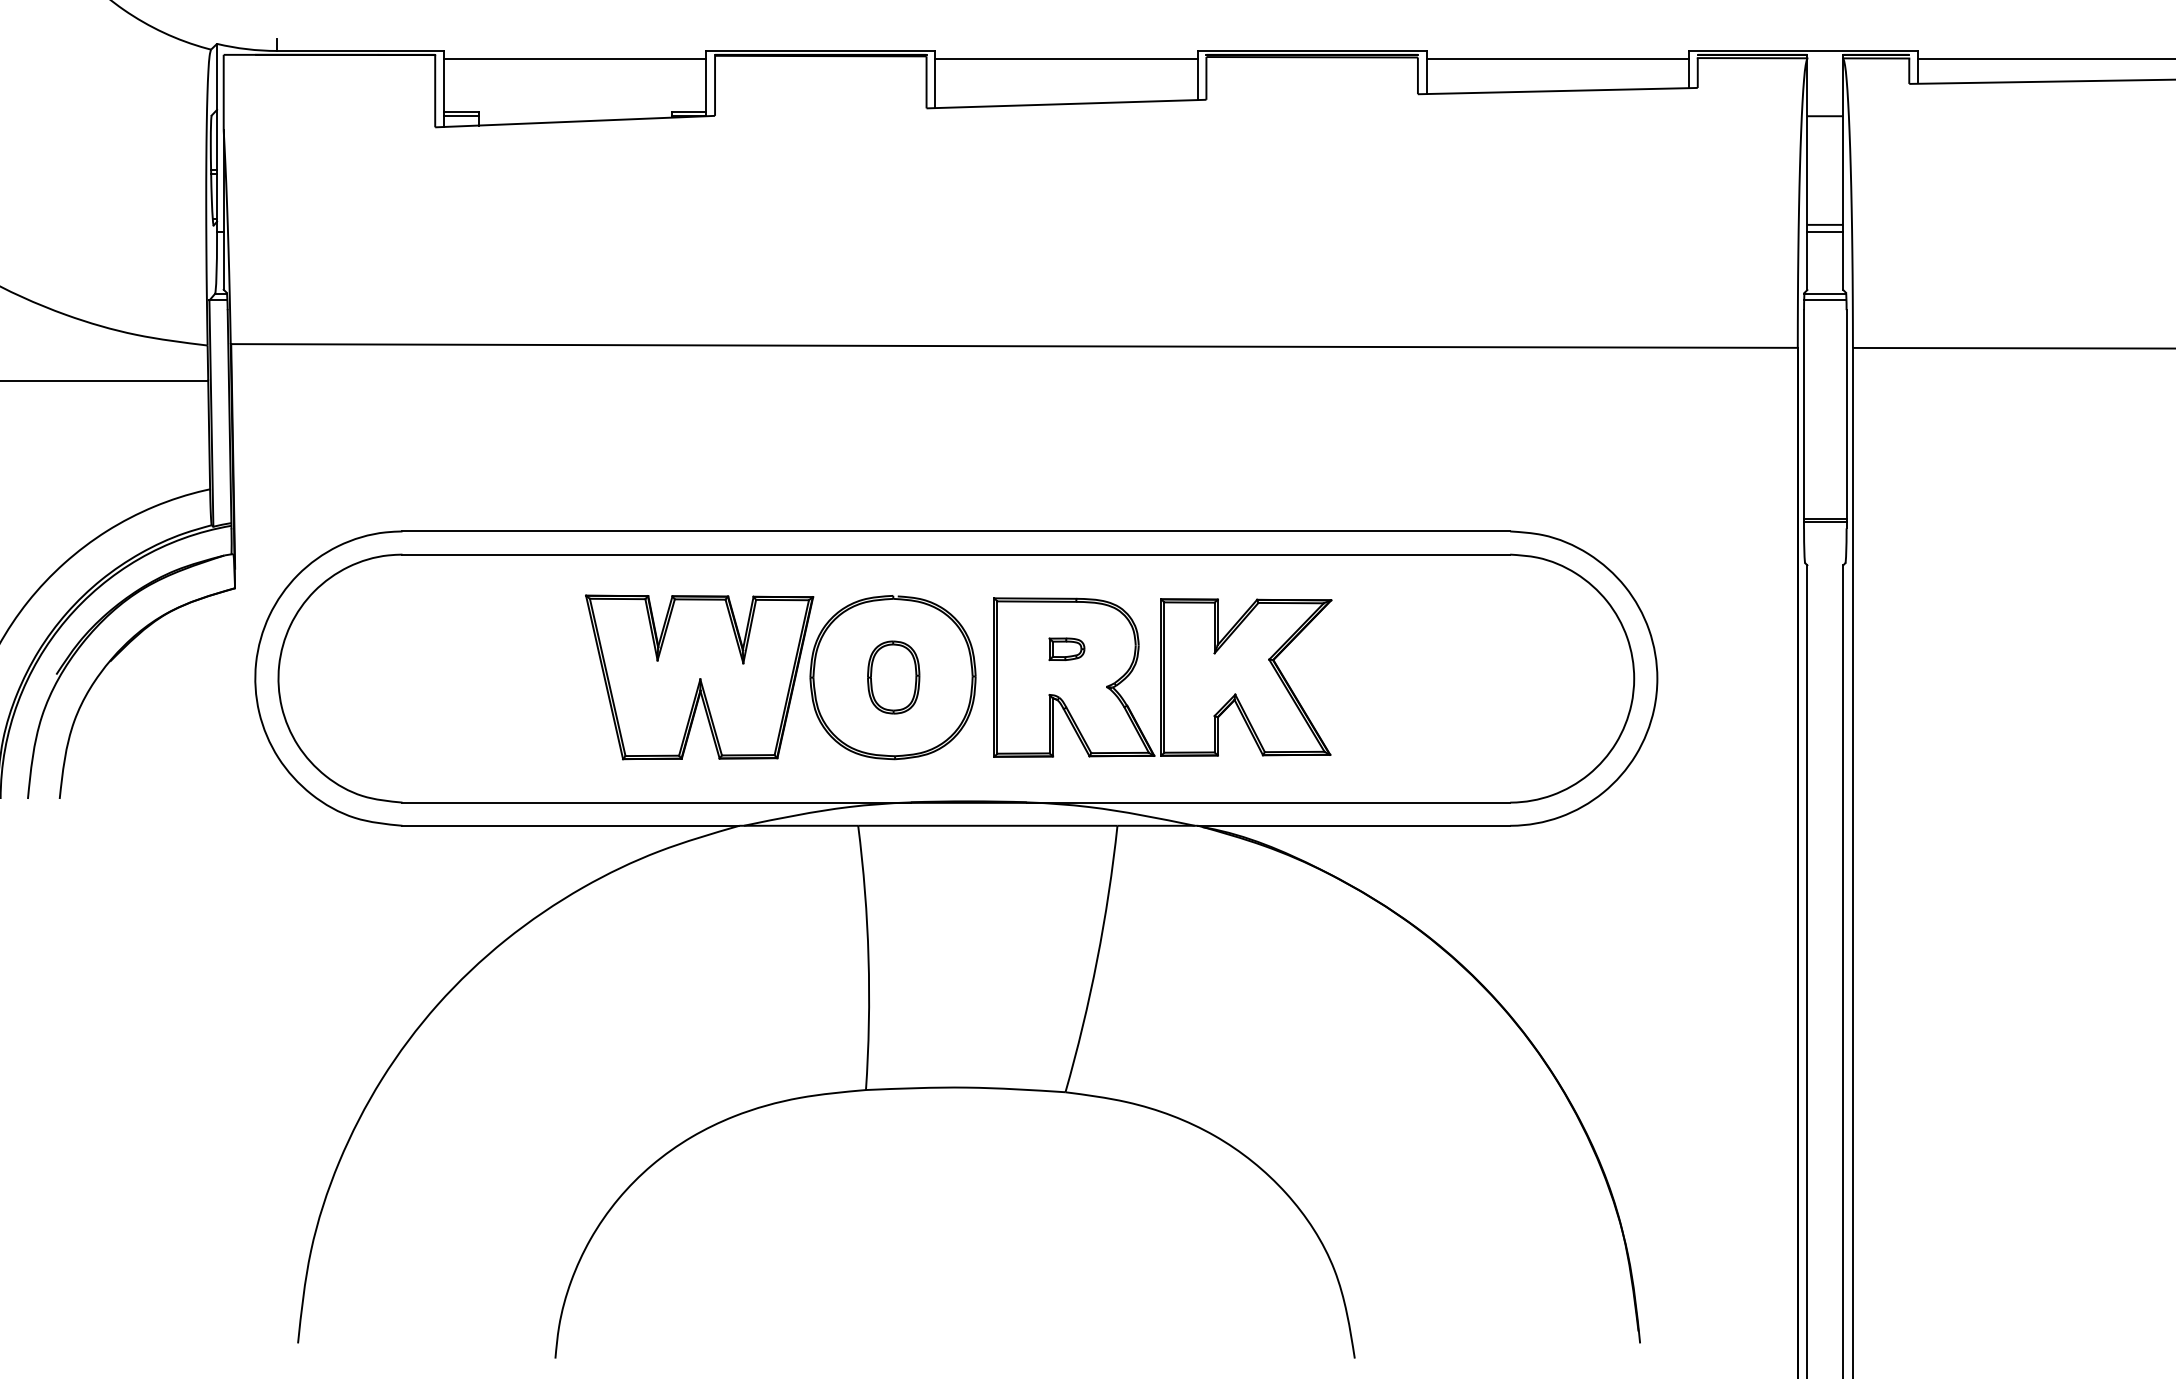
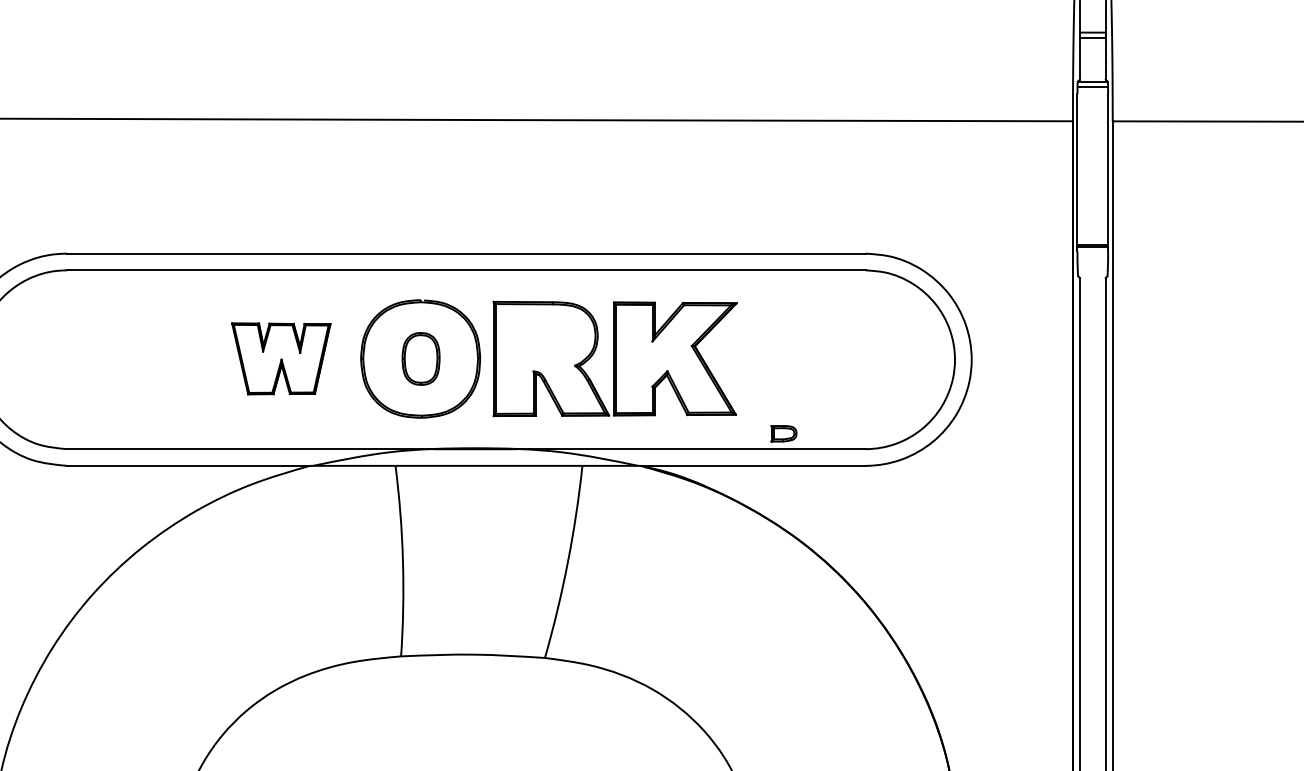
part: (1066, 649) -> (783, 433), moved
part: (699, 677) -> (281, 358), size x0.6

